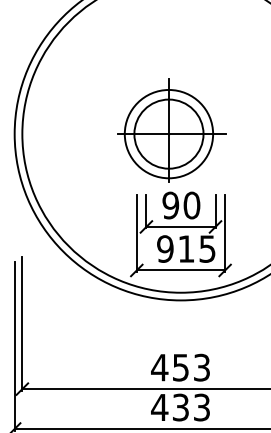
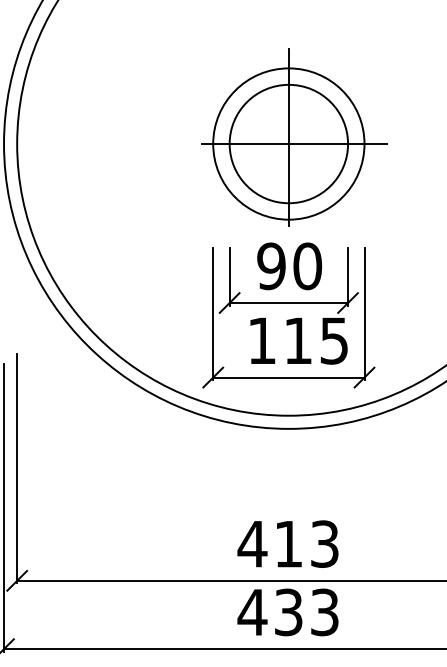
part: (171, 130) -> (293, 137), moved
text: (165, 248) -> (262, 339), 915 -> 115
text: (180, 367) -> (288, 543), 453 -> 413

